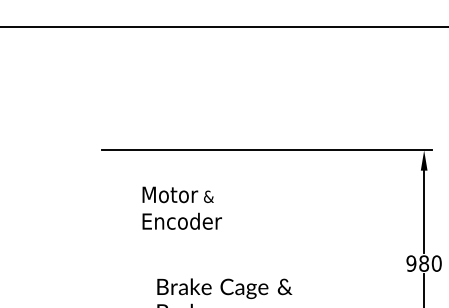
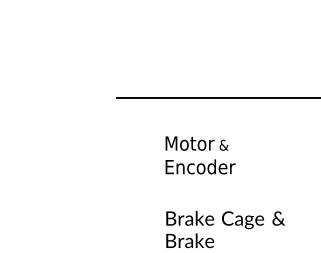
text: (181, 207) -> (199, 154), moved

